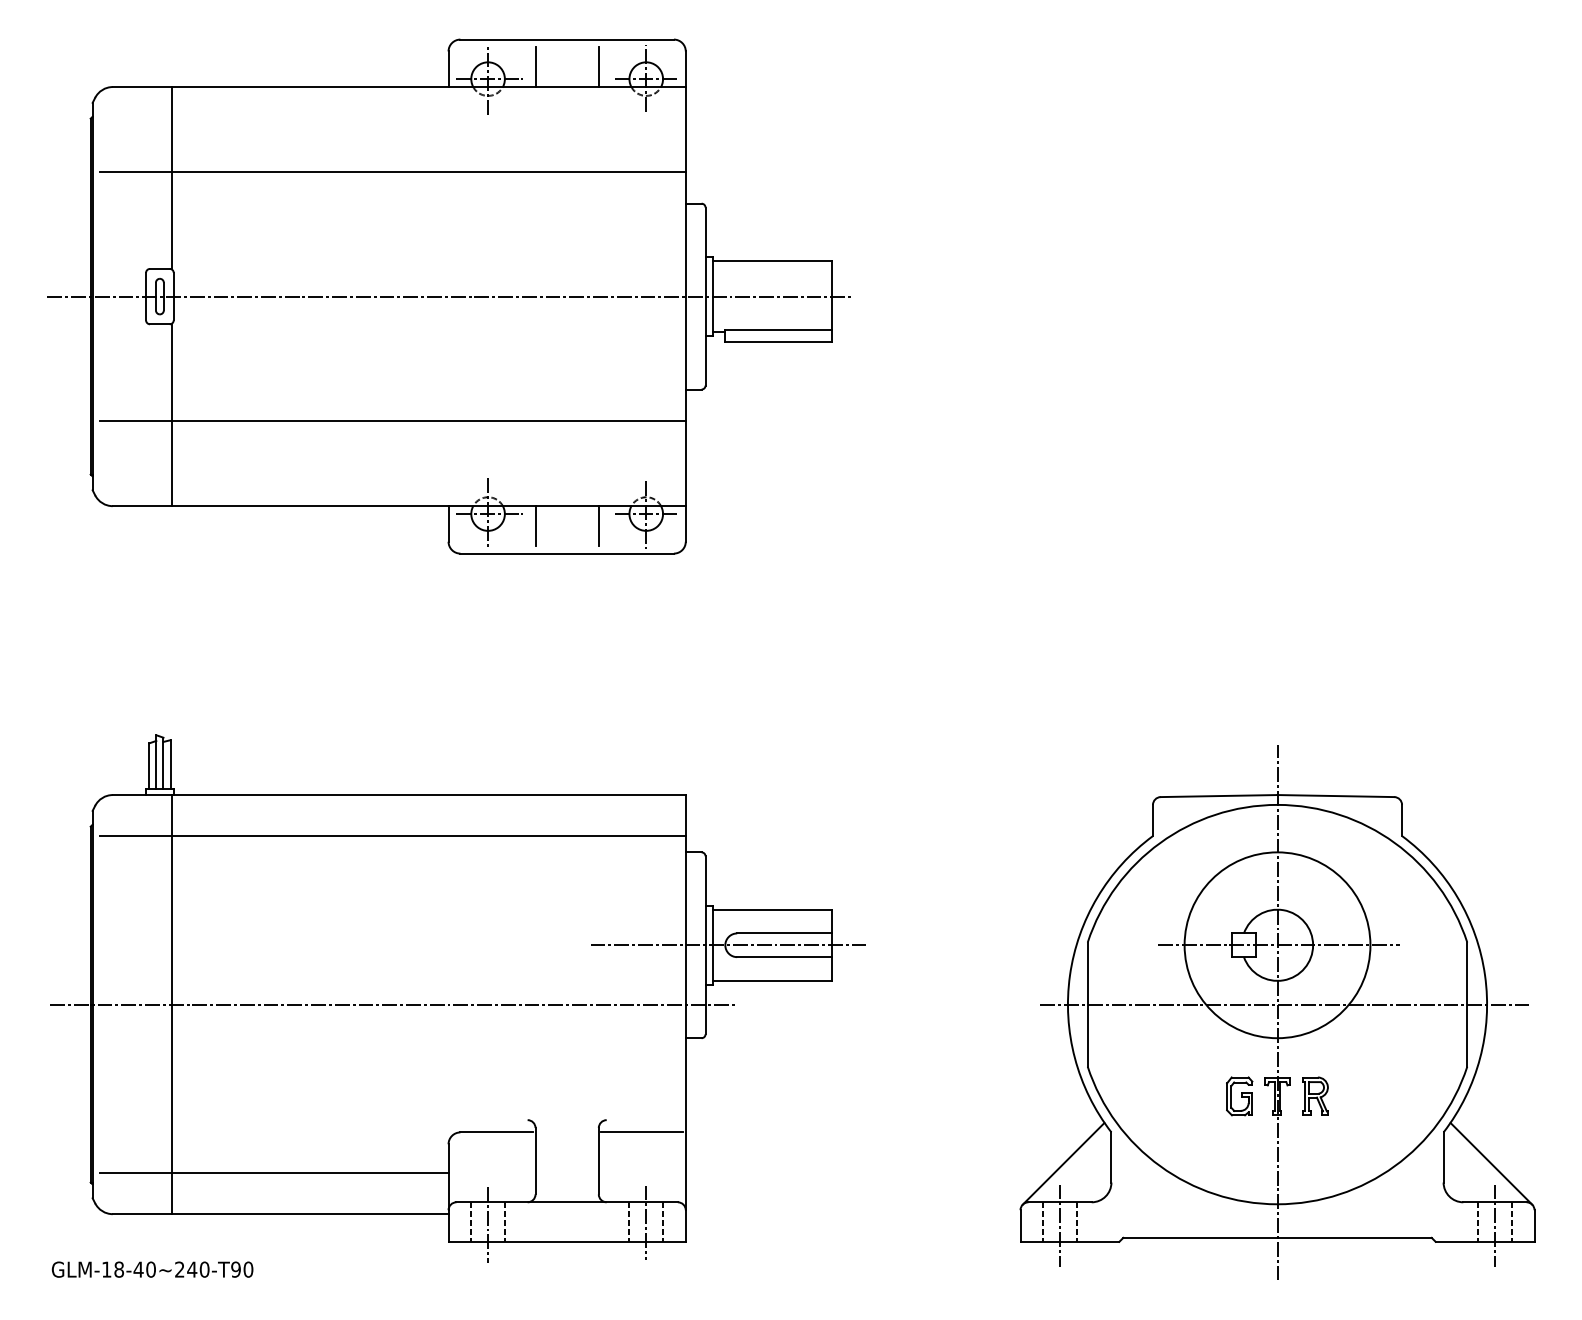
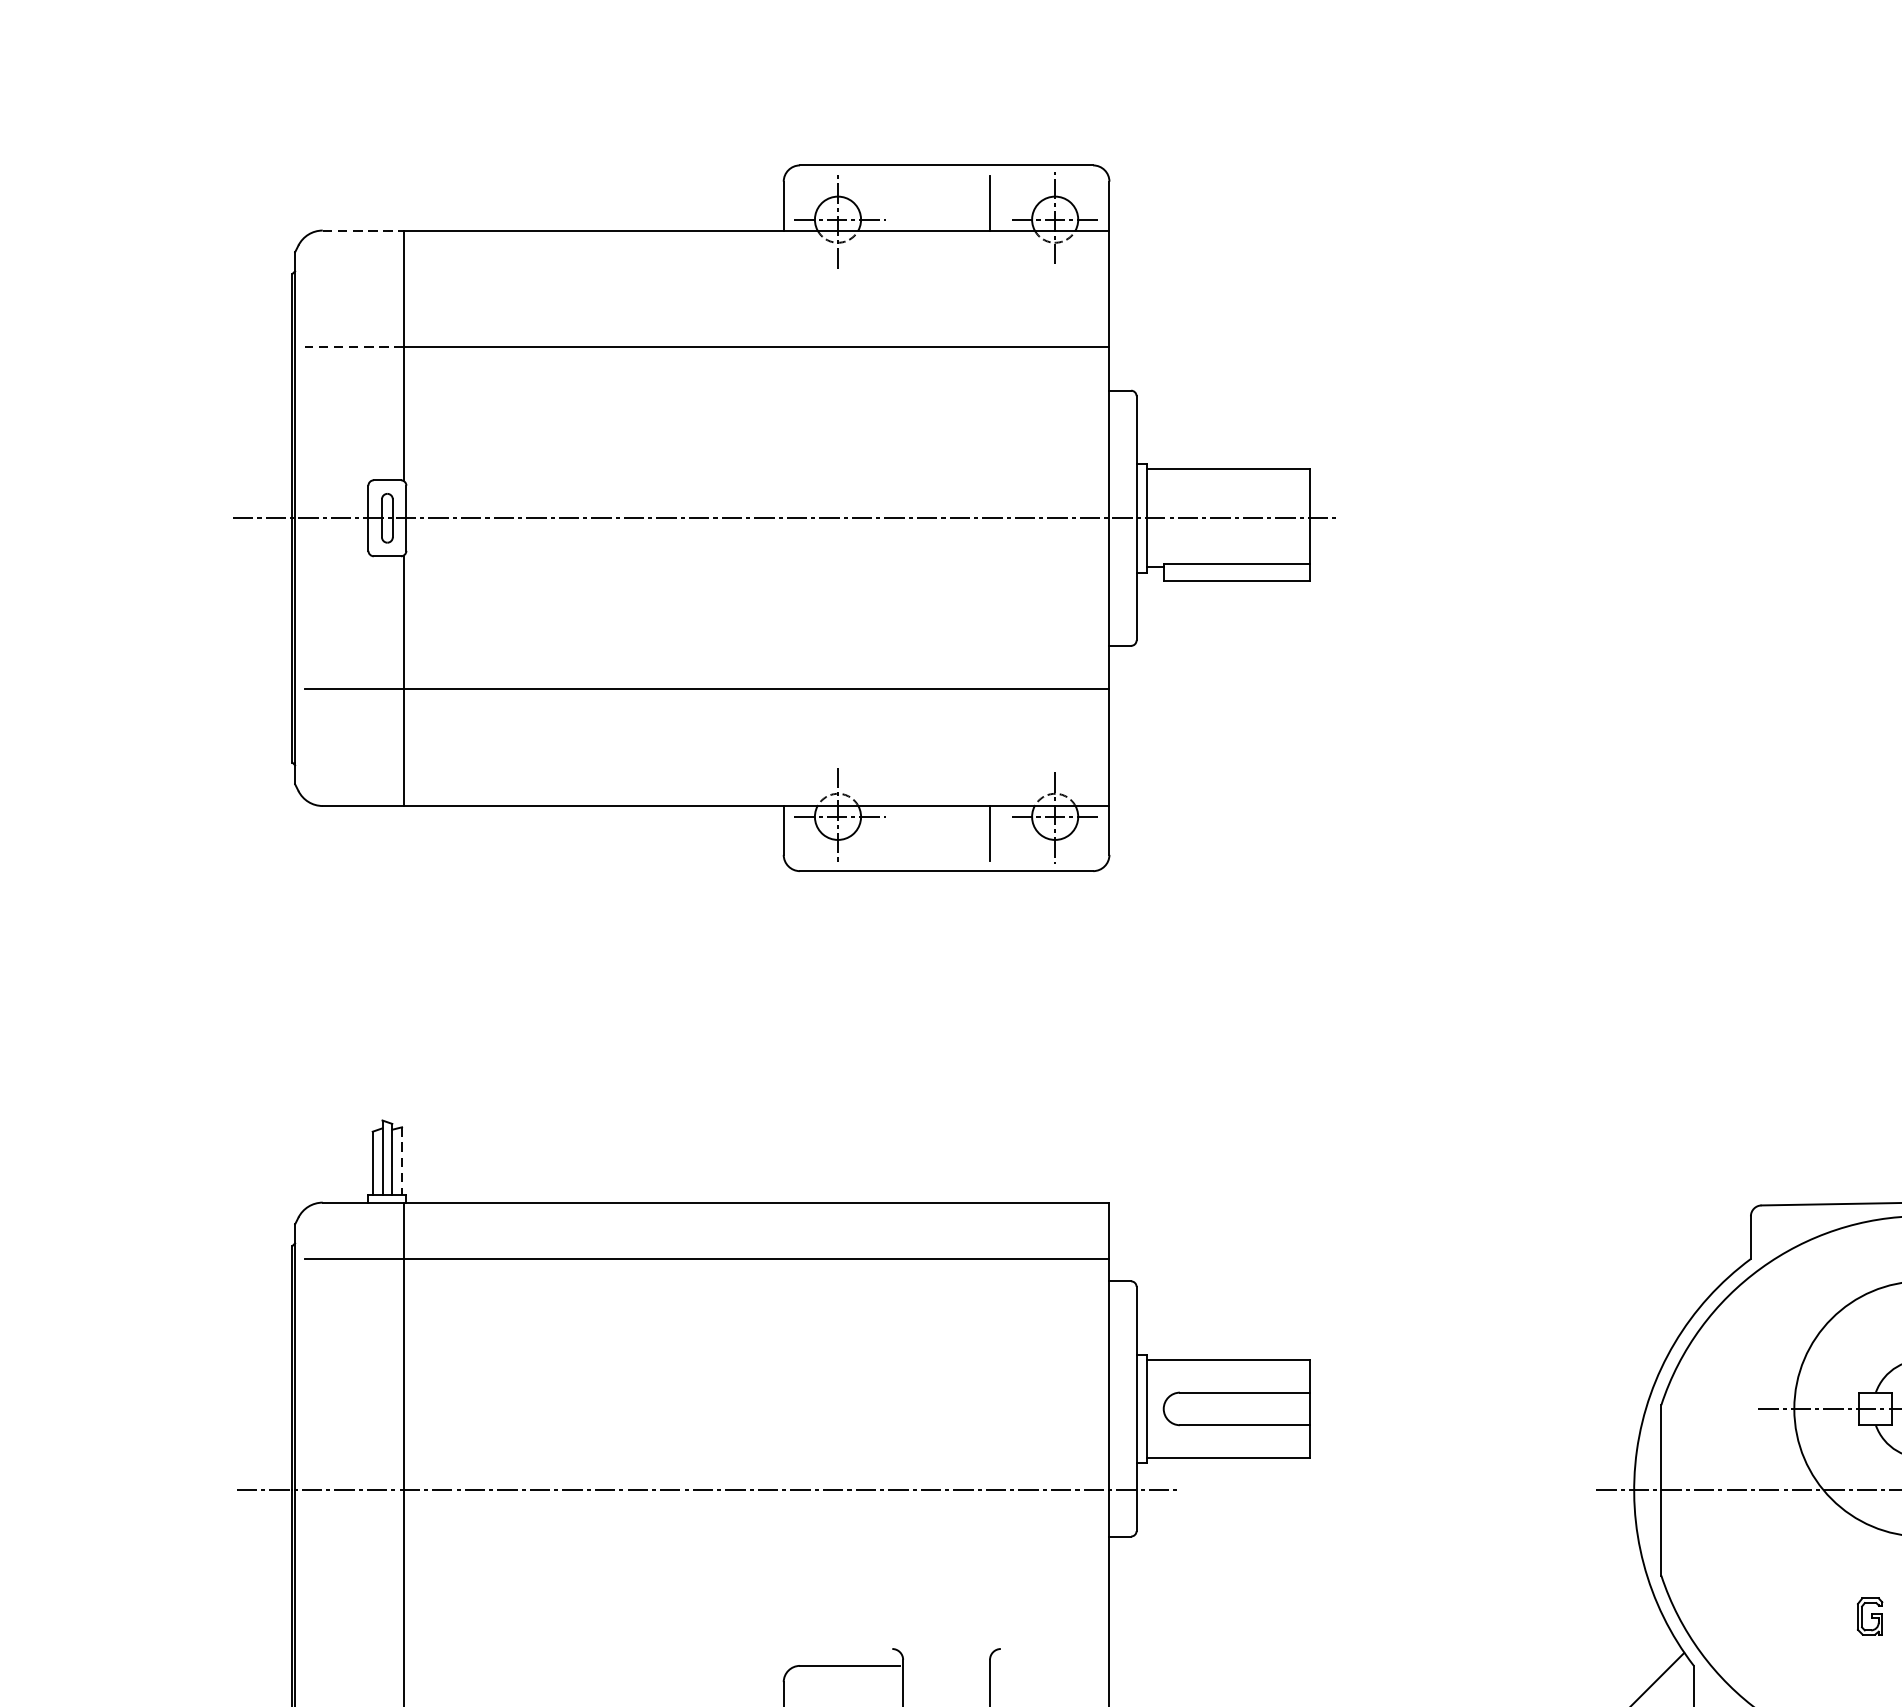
line: (535, 66) -> (903, 202), removed
line: (142, 87) -> (363, 231), solid -> dashed
line: (135, 172) -> (353, 347), solid -> dashed
line: (535, 526) -> (903, 833), removed
line: (170, 765) -> (401, 1162), solid -> dashed
line: (728, 945) -> (1168, 1409), removed
part: (1239, 1096) -> (1869, 1616), size x0.7
line: (642, 1132) -> (1050, 1665), removed

